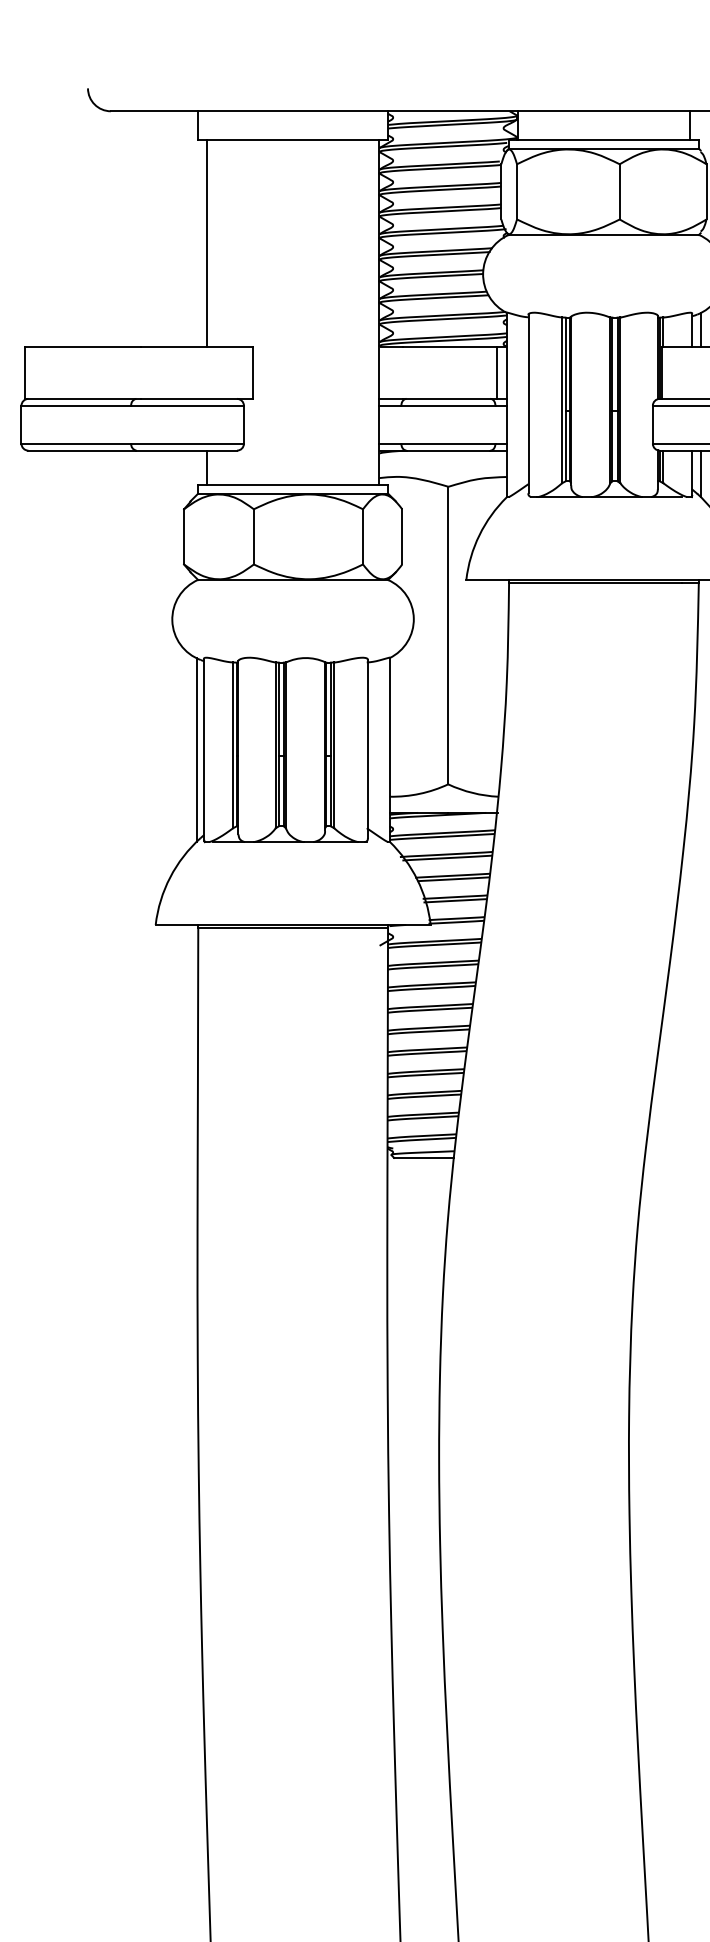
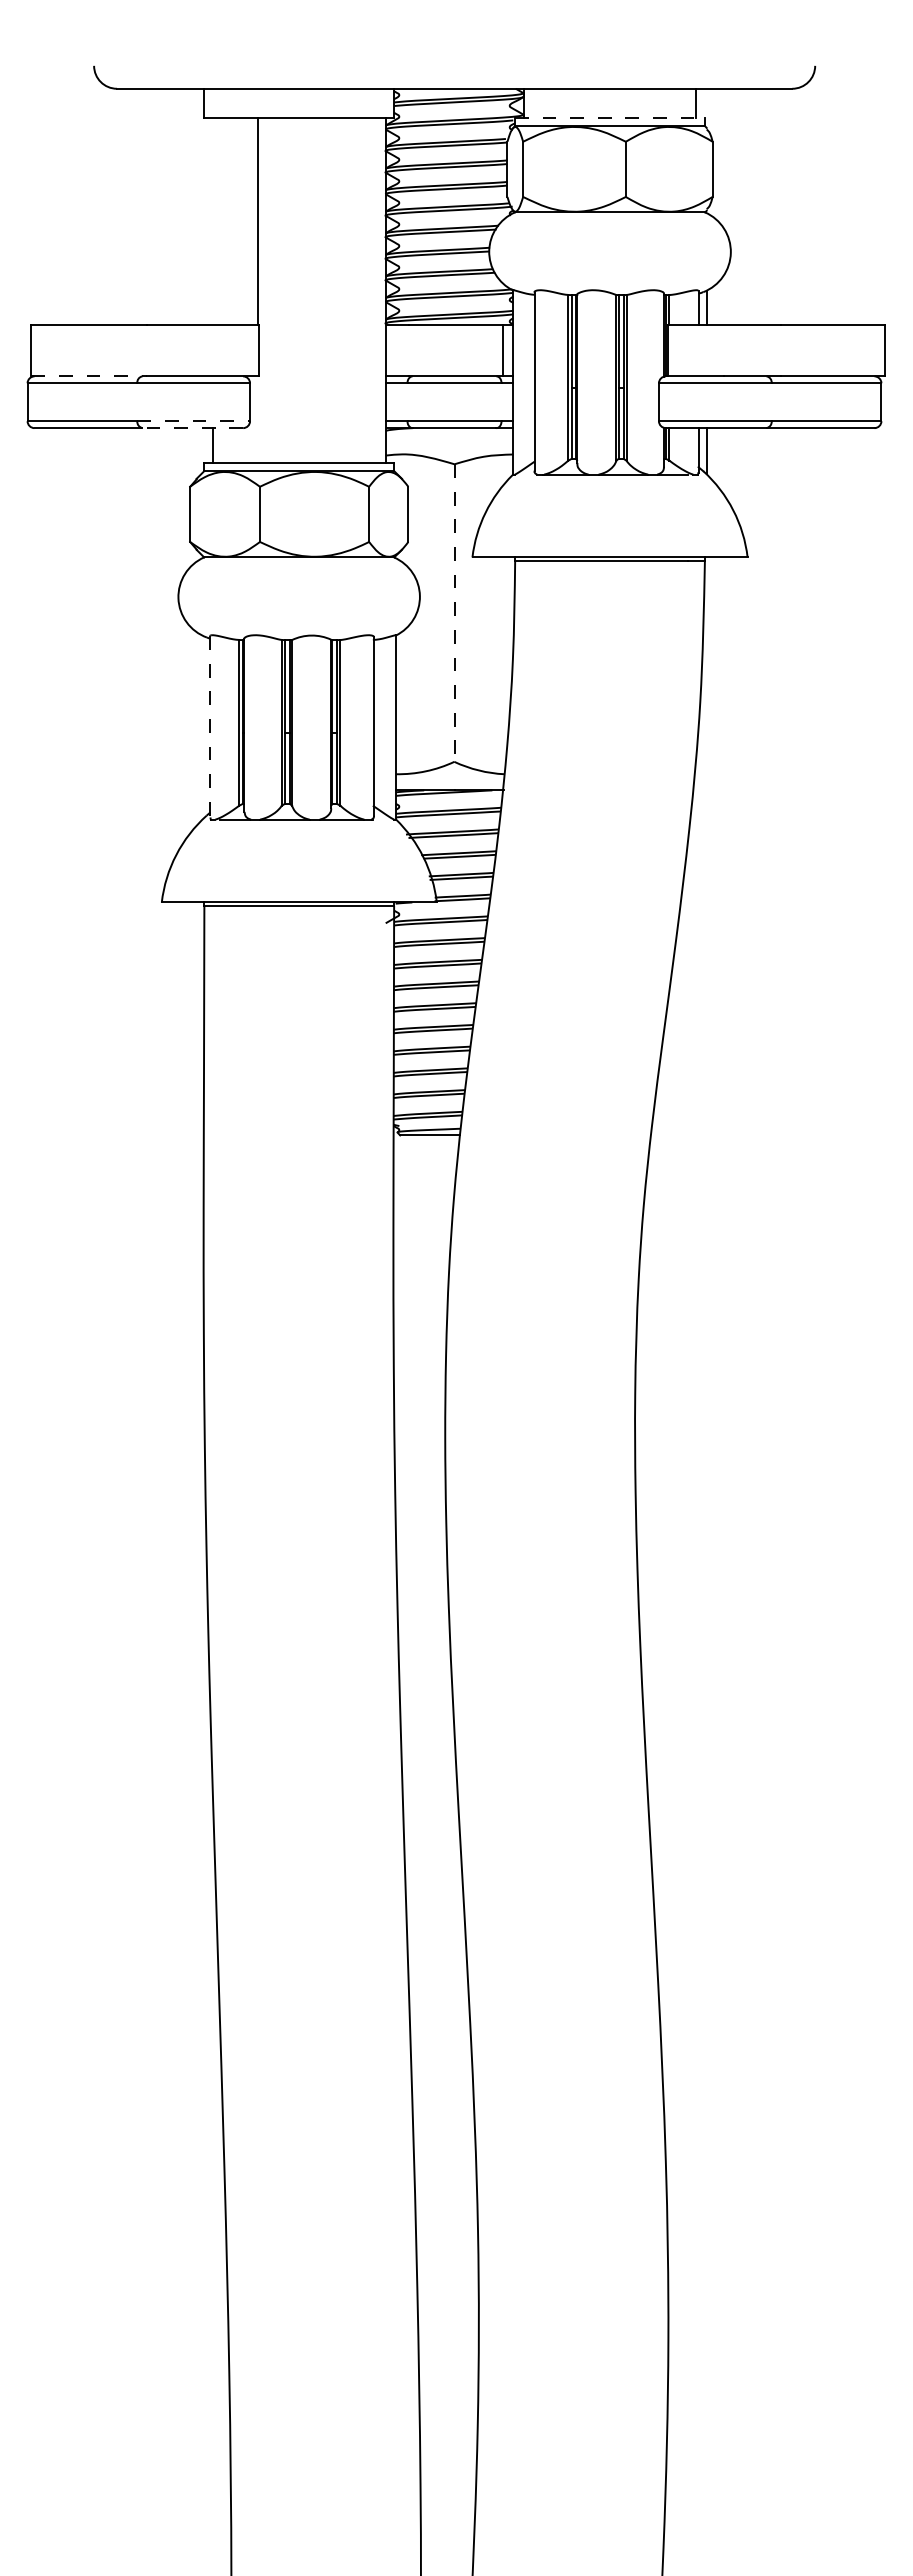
line: (604, 140) -> (610, 117), solid -> dashed
line: (207, 243) -> (258, 220), moved
line: (83, 399) -> (89, 376), solid -> dashed
line: (188, 444) -> (194, 421), solid -> dashed
line: (186, 451) -> (192, 428), solid -> dashed
line: (448, 636) -> (454, 613), solid -> dashed
line: (196, 750) -> (202, 727), removed
line: (204, 750) -> (210, 727), solid -> dashed

